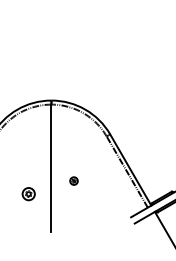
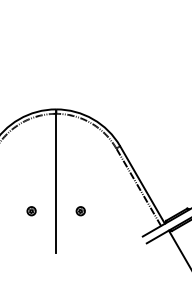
part: (73, 180) -> (80, 210), moved
part: (28, 193) -> (31, 210), size x0.62

